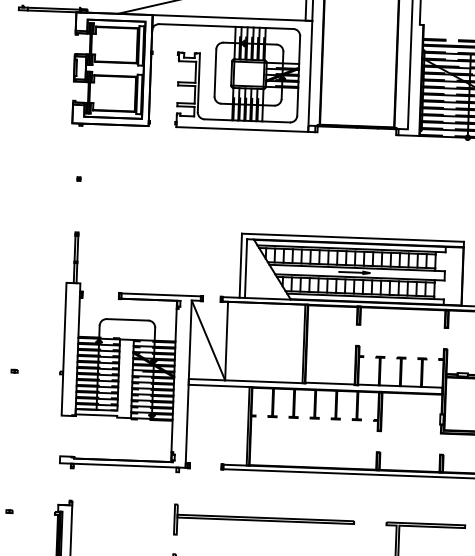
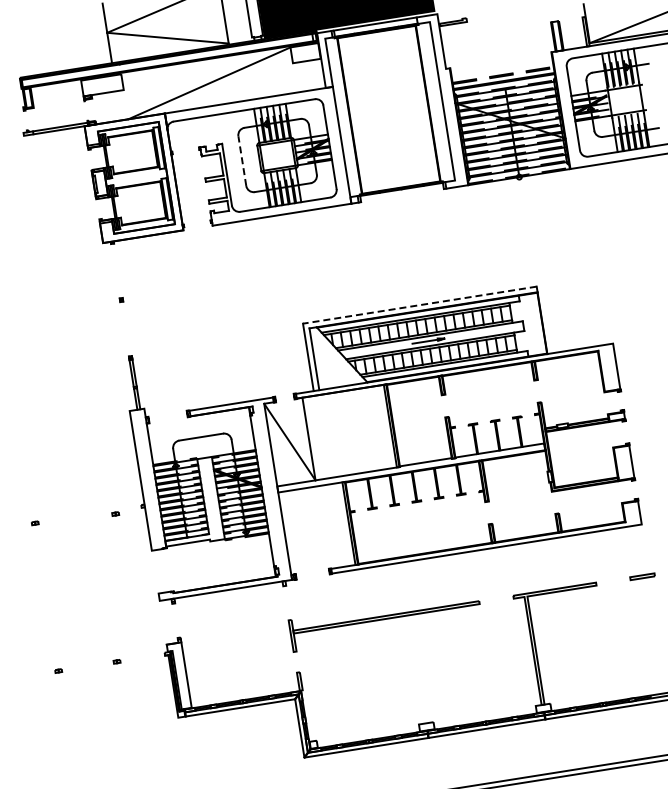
line: (215, 72) -> (242, 160), solid -> dashed
line: (352, 238) -> (419, 305), solid -> dashed
part: (14, 370) -> (115, 513), moved

